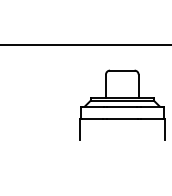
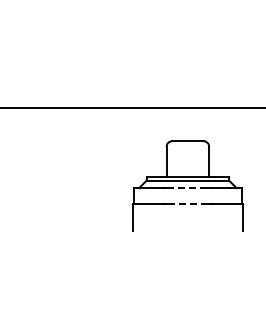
line: (122, 106) -> (187, 188), solid -> dashed
line: (122, 119) -> (187, 204), solid -> dashed

